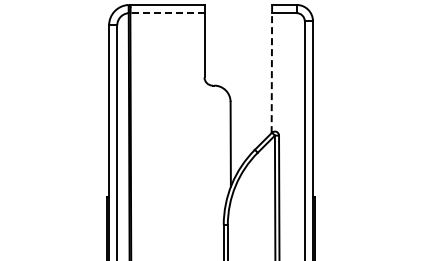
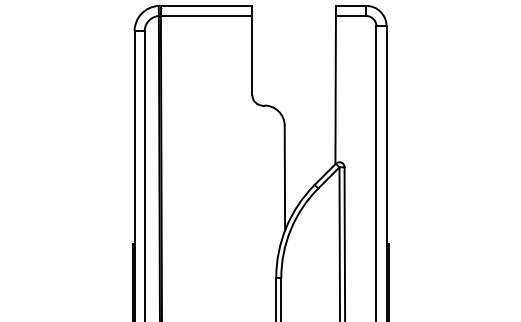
line: (166, 13) -> (205, 16), dashed -> solid
line: (271, 68) -> (335, 84), dashed -> solid

